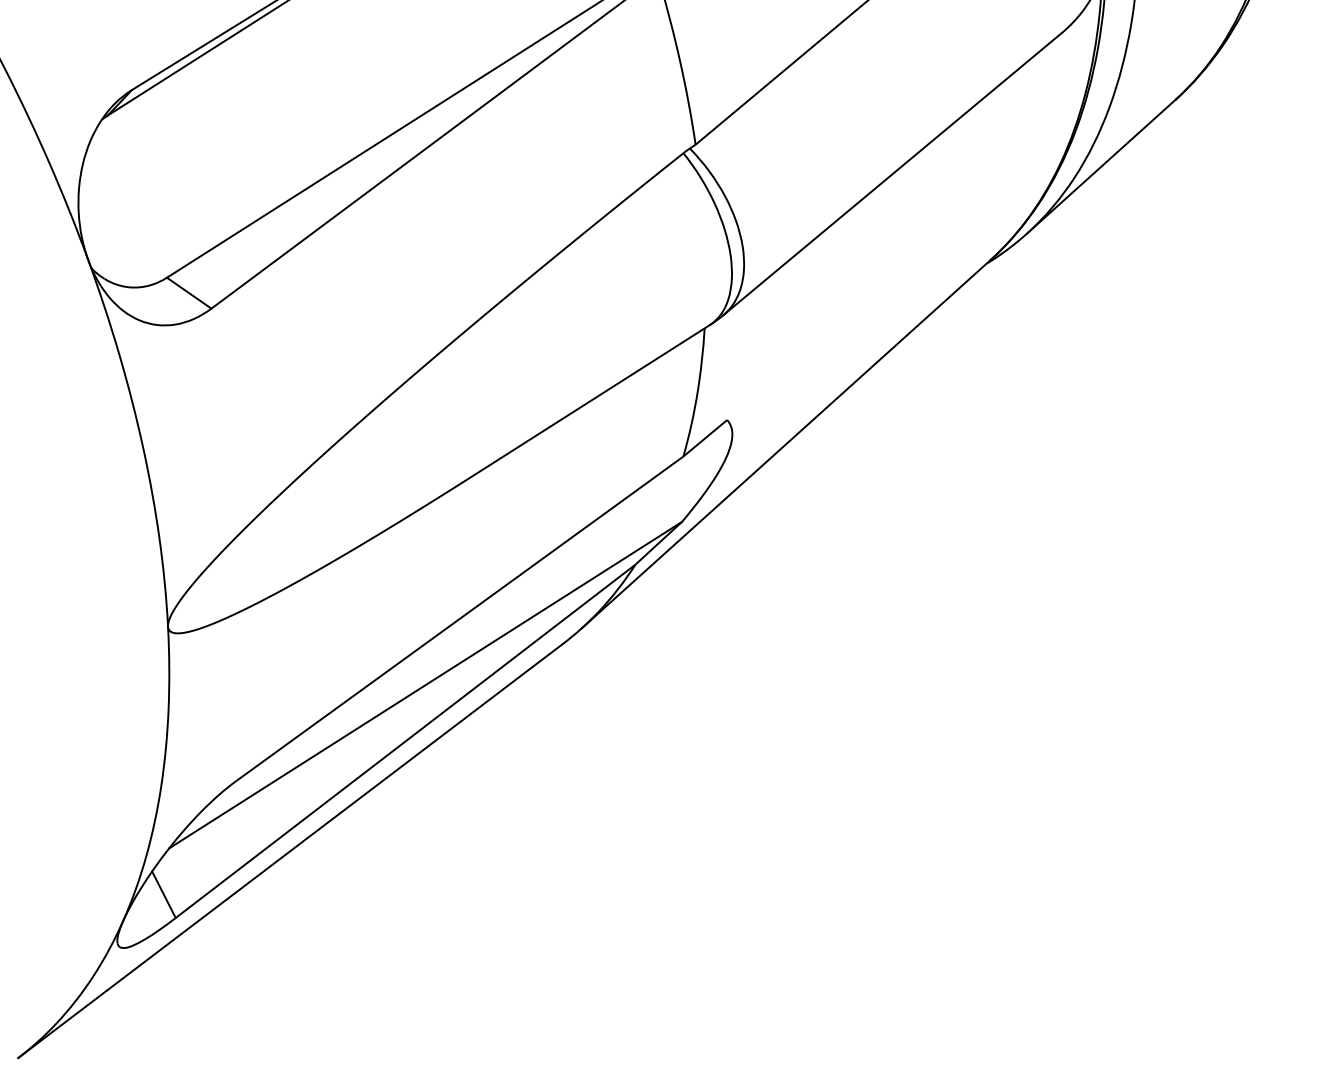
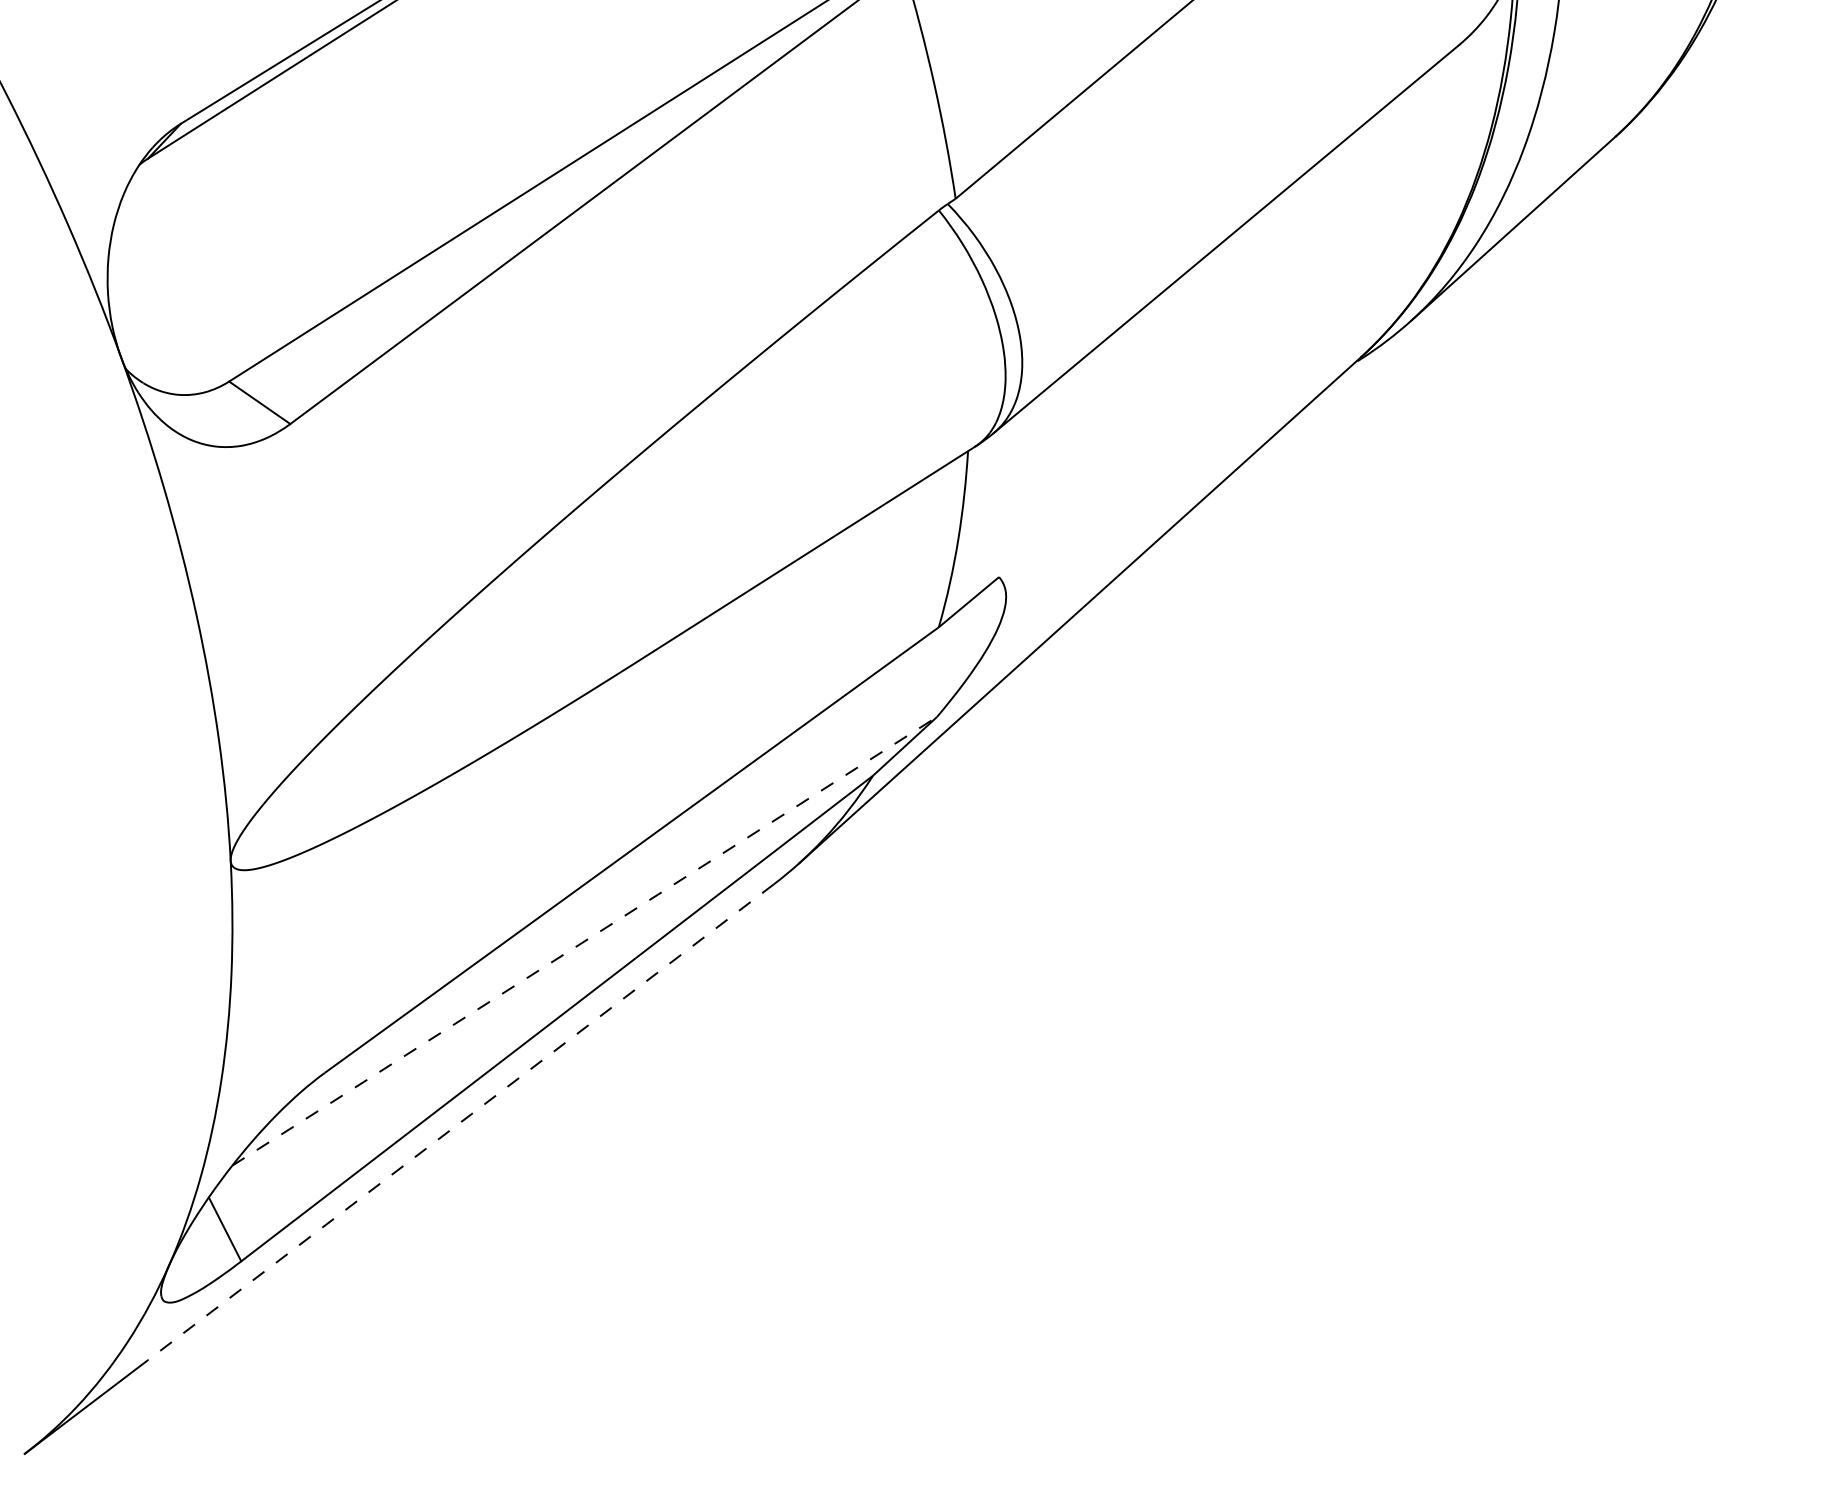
line: (426, 684) -> (585, 940), solid -> dashed
line: (335, 817) -> (460, 1123), solid -> dashed

